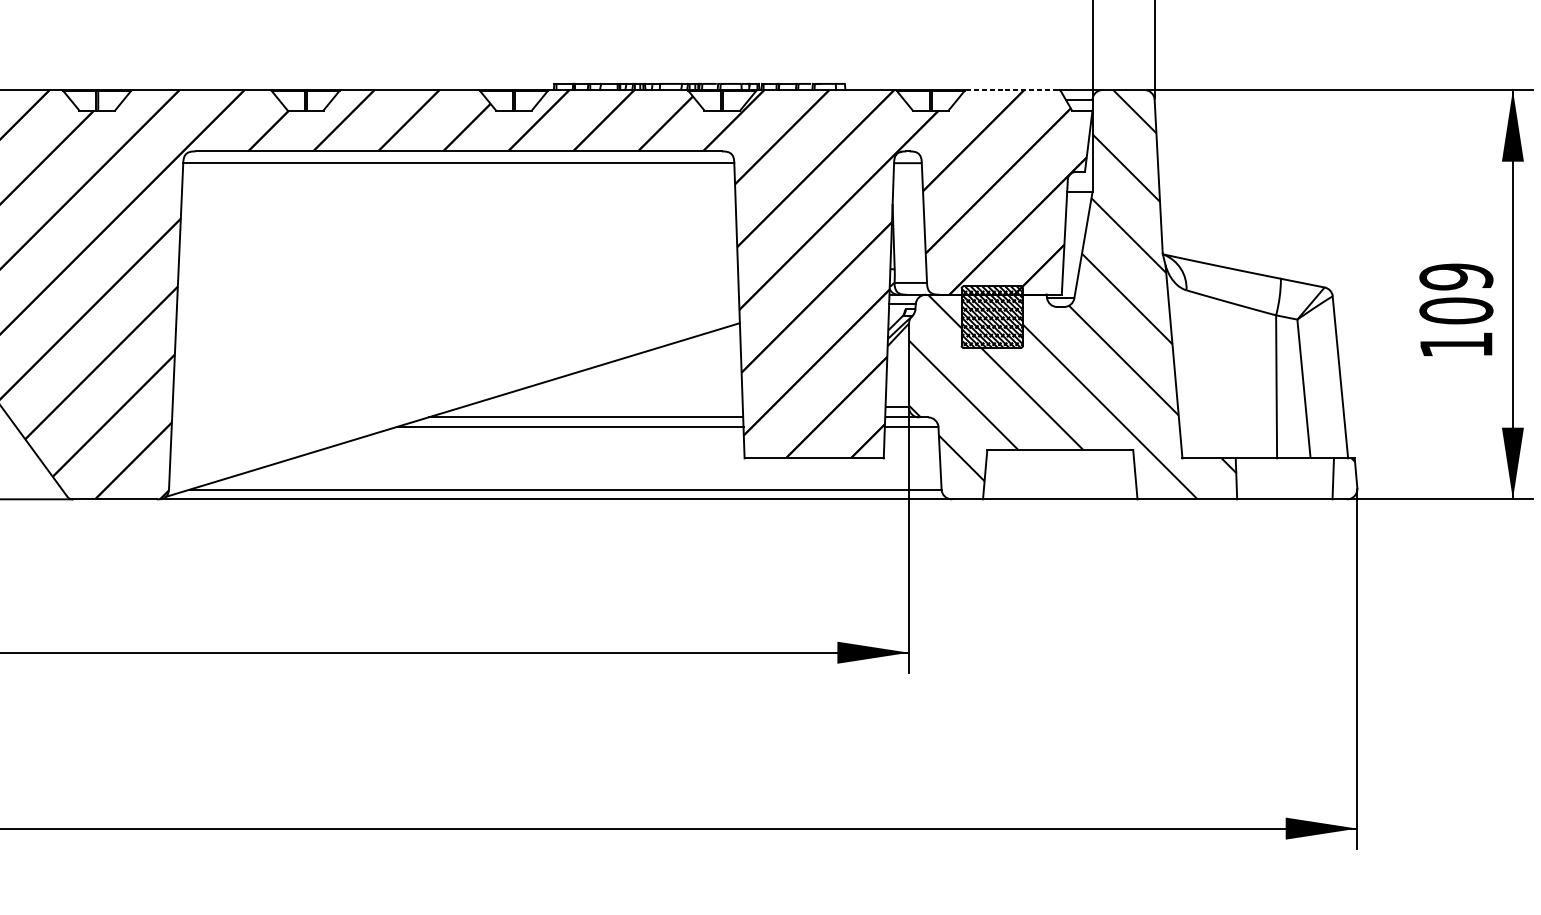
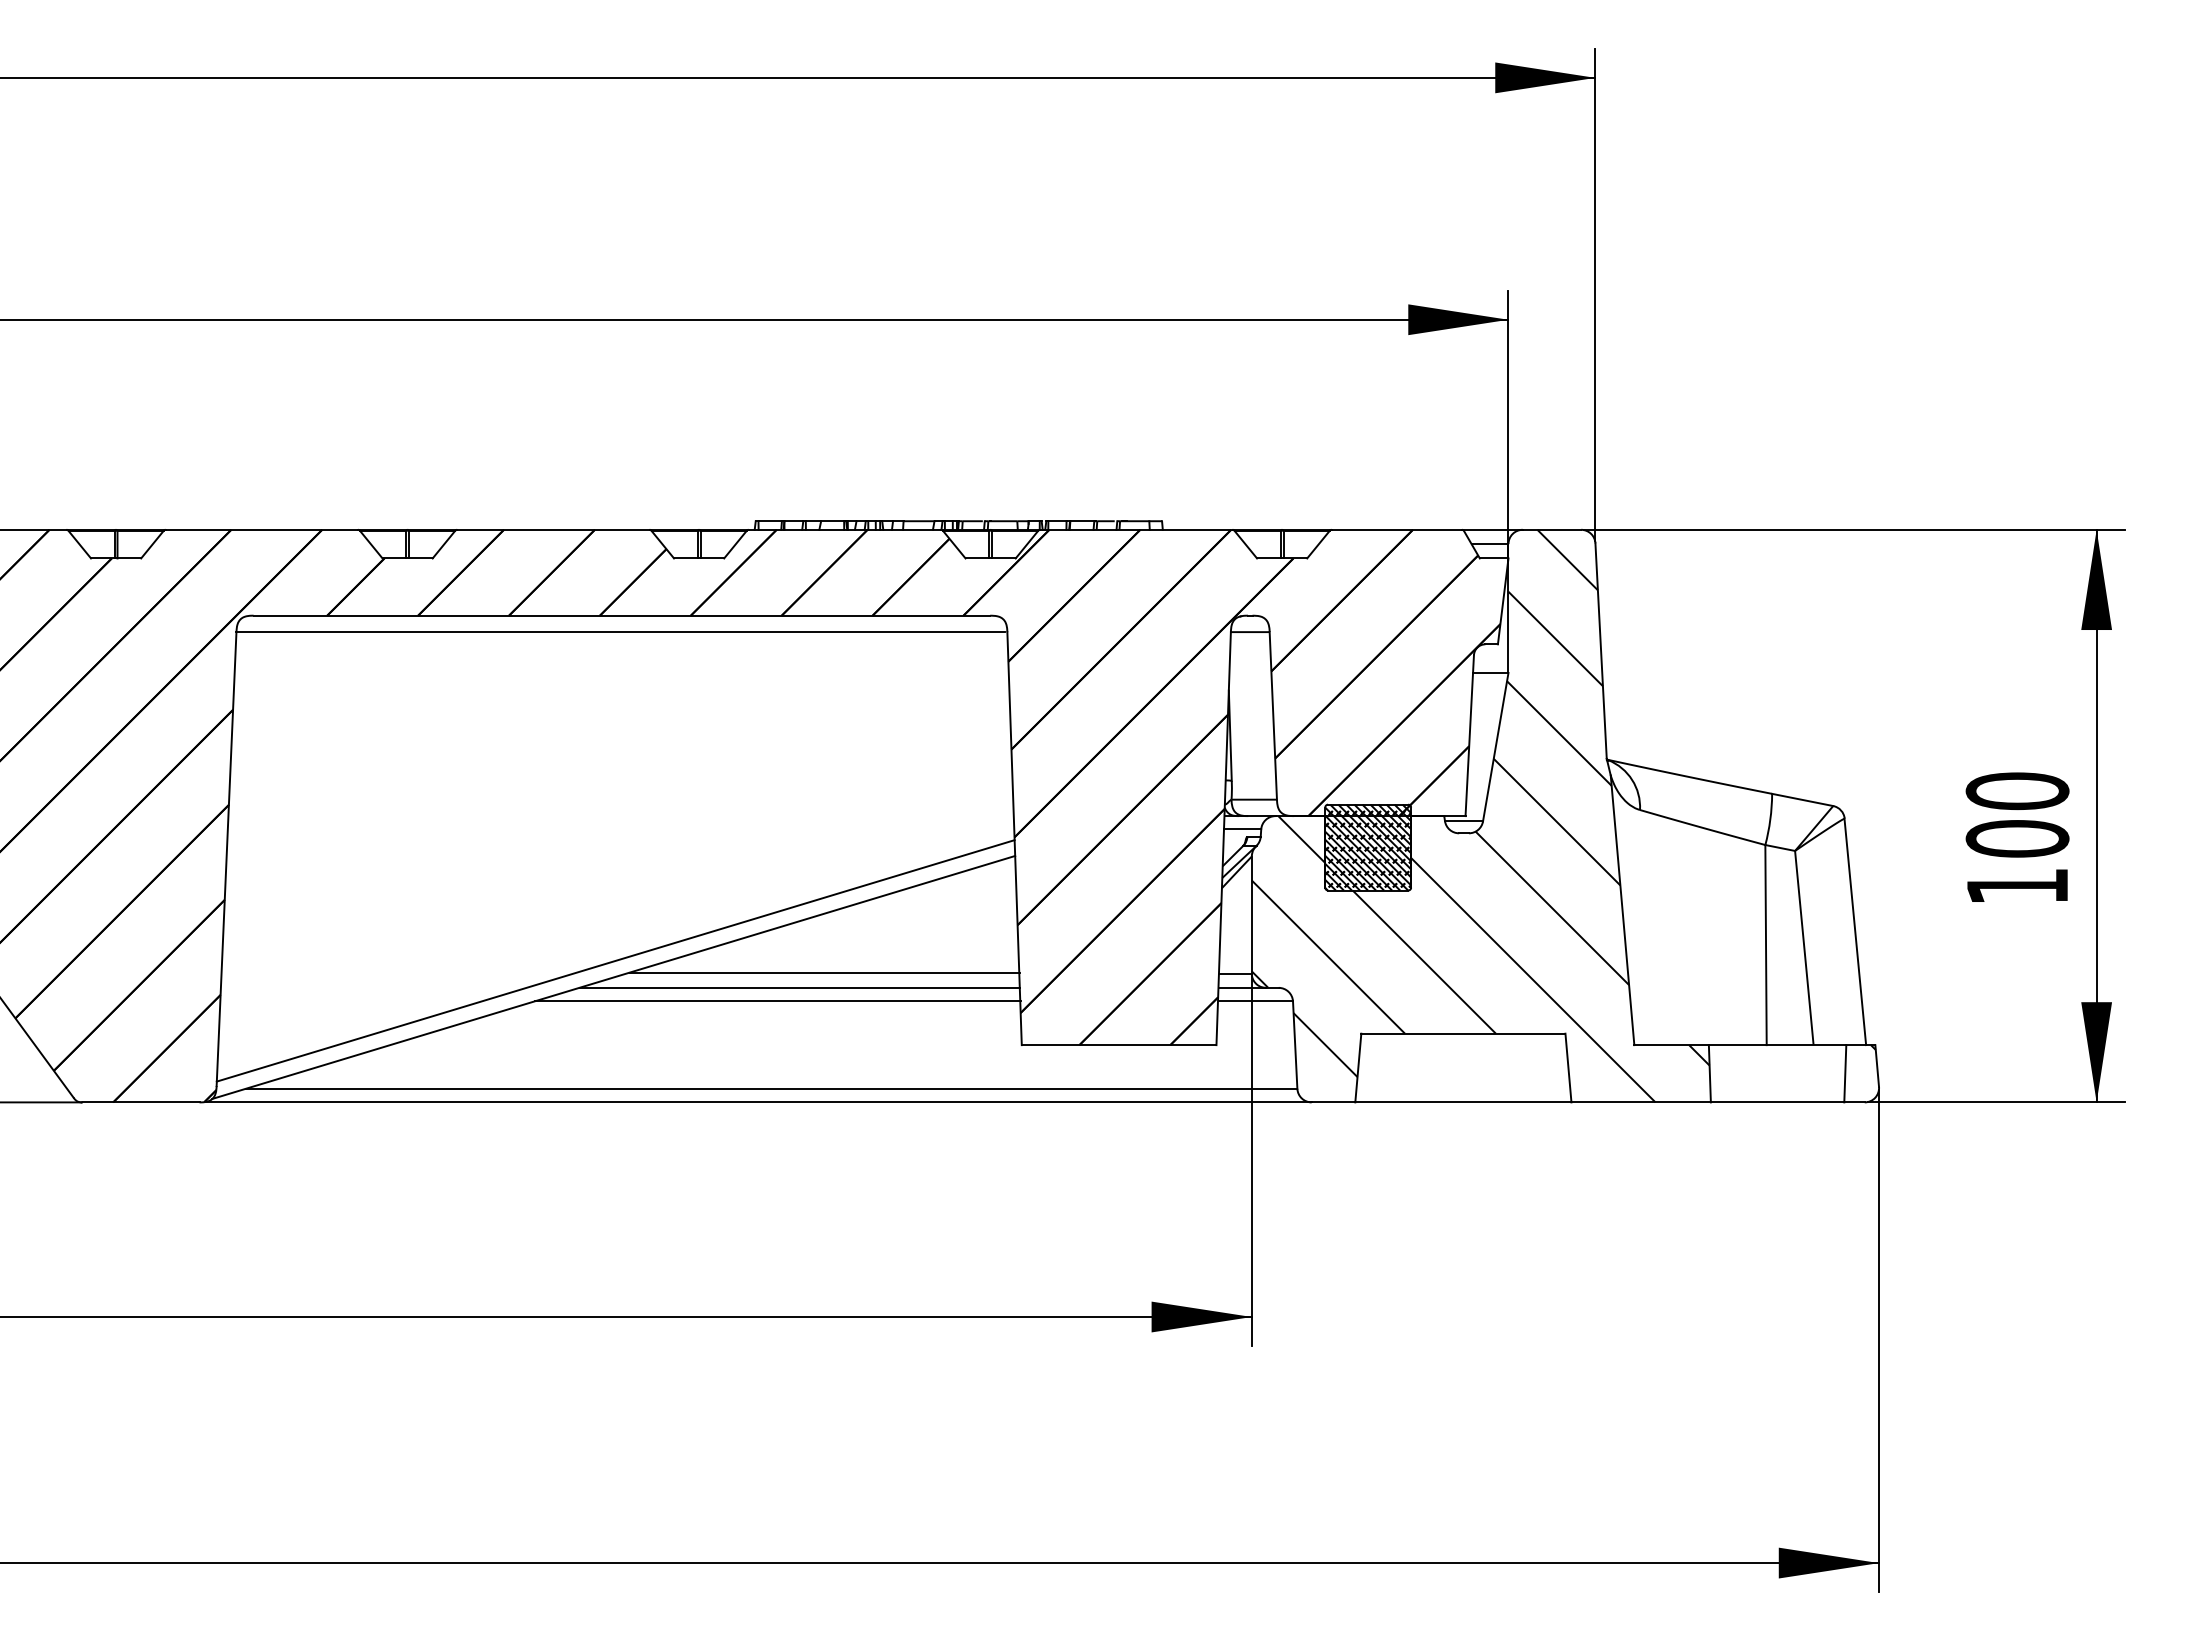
line: (1013, 89) -> (1397, 529), dashed -> solid
text: (1456, 277) -> (2017, 791), 109 -> 100
line: (454, 397) -> (615, 960), added
line: (604, 406) -> (825, 972), added

